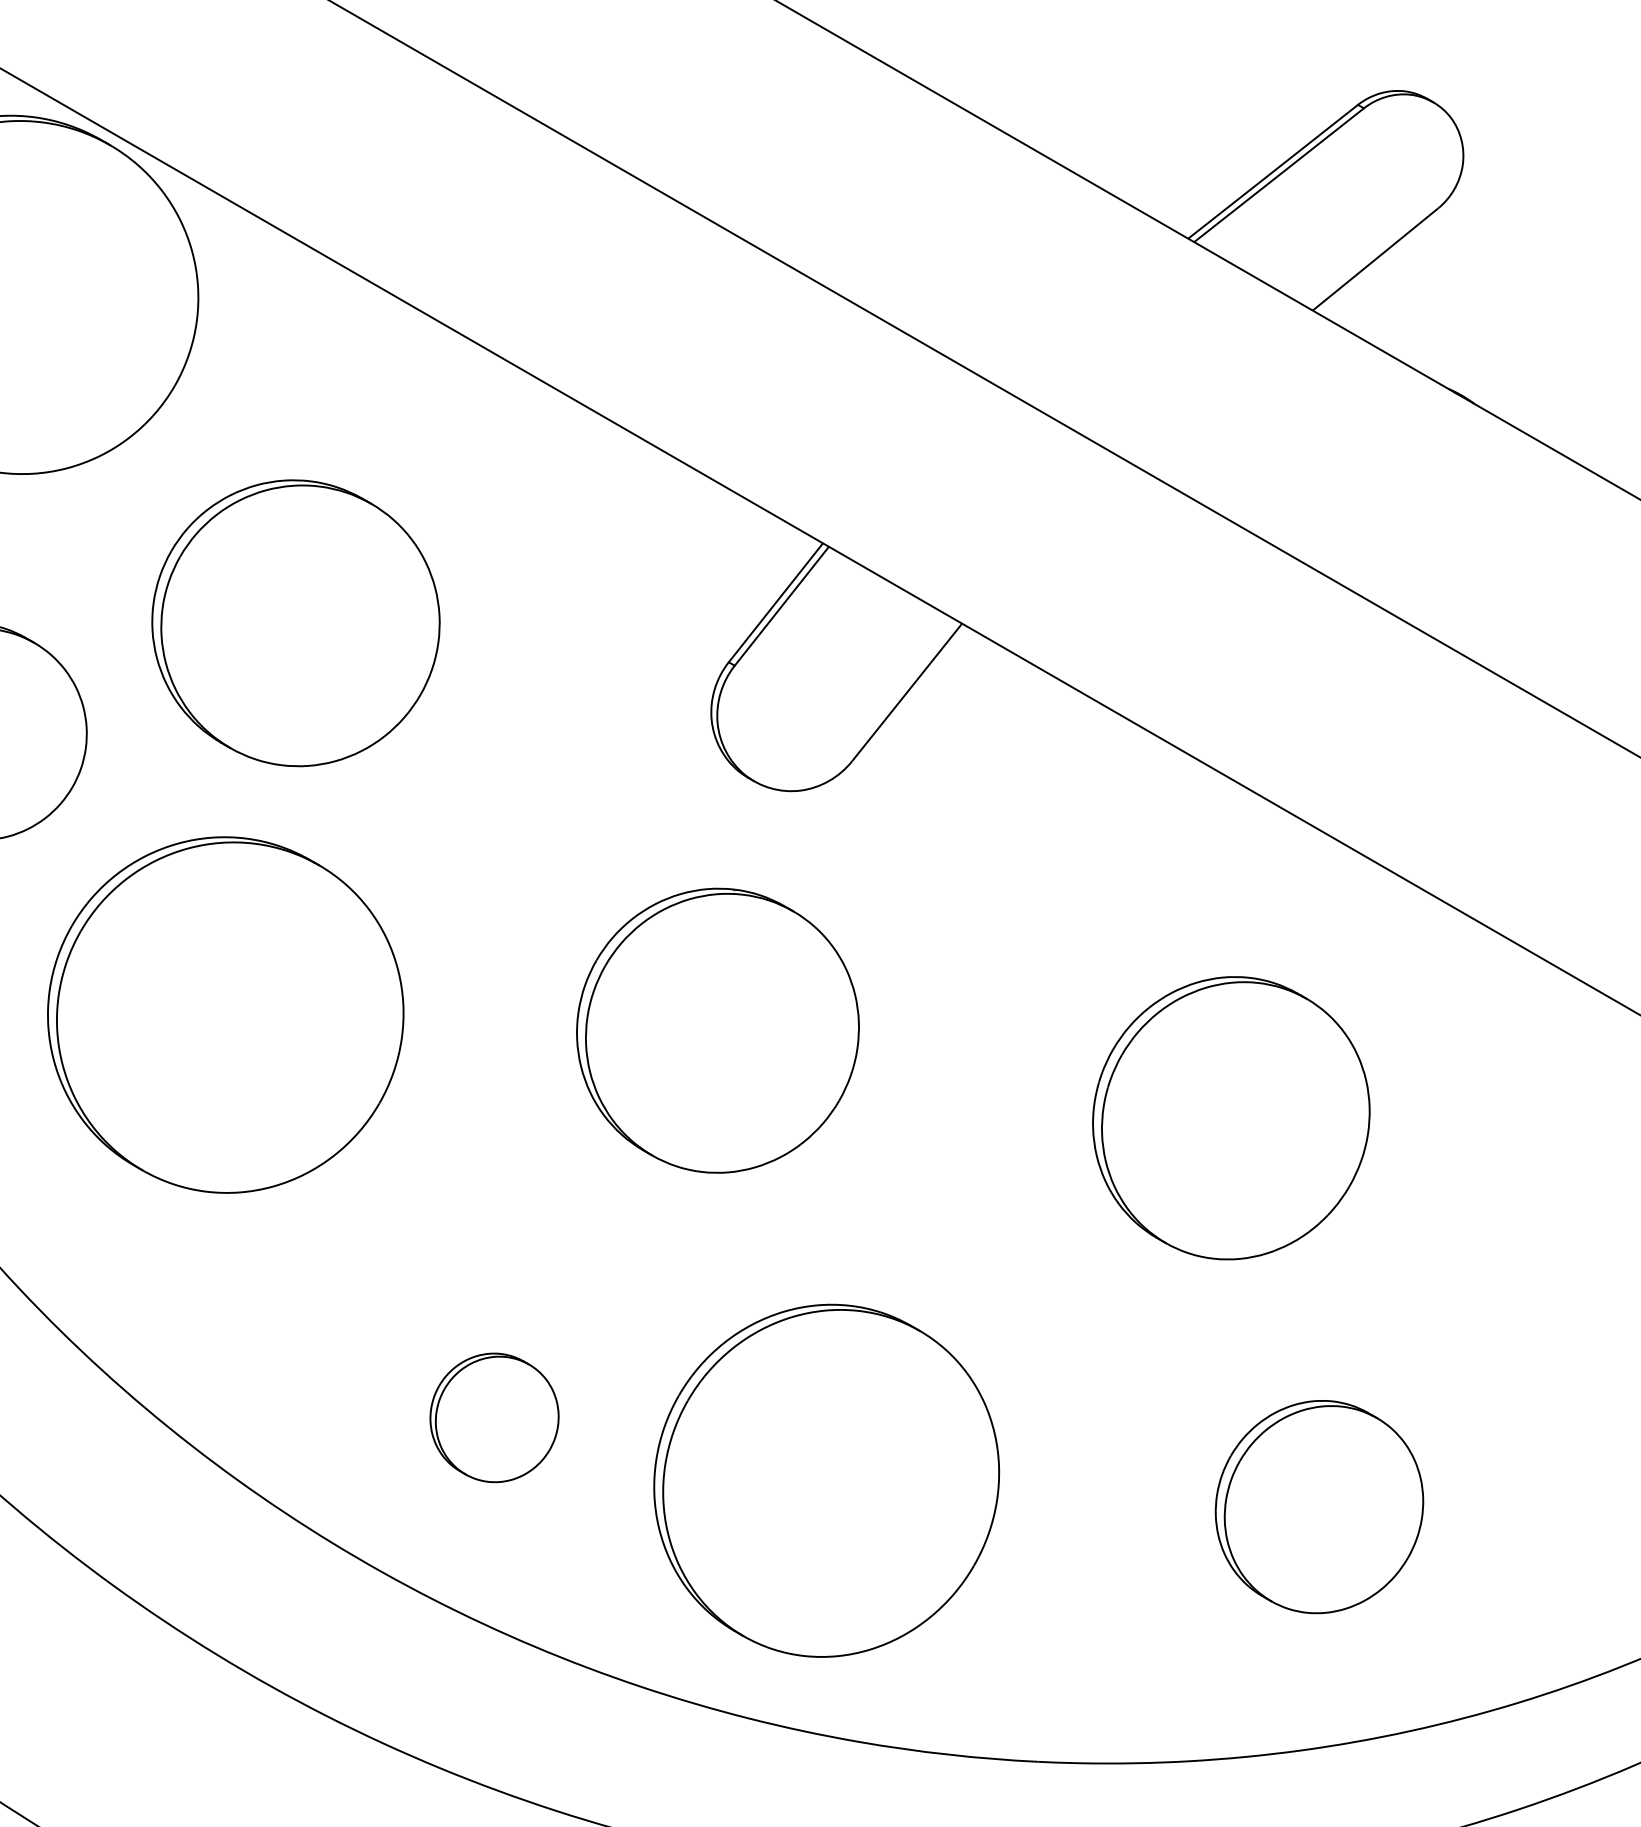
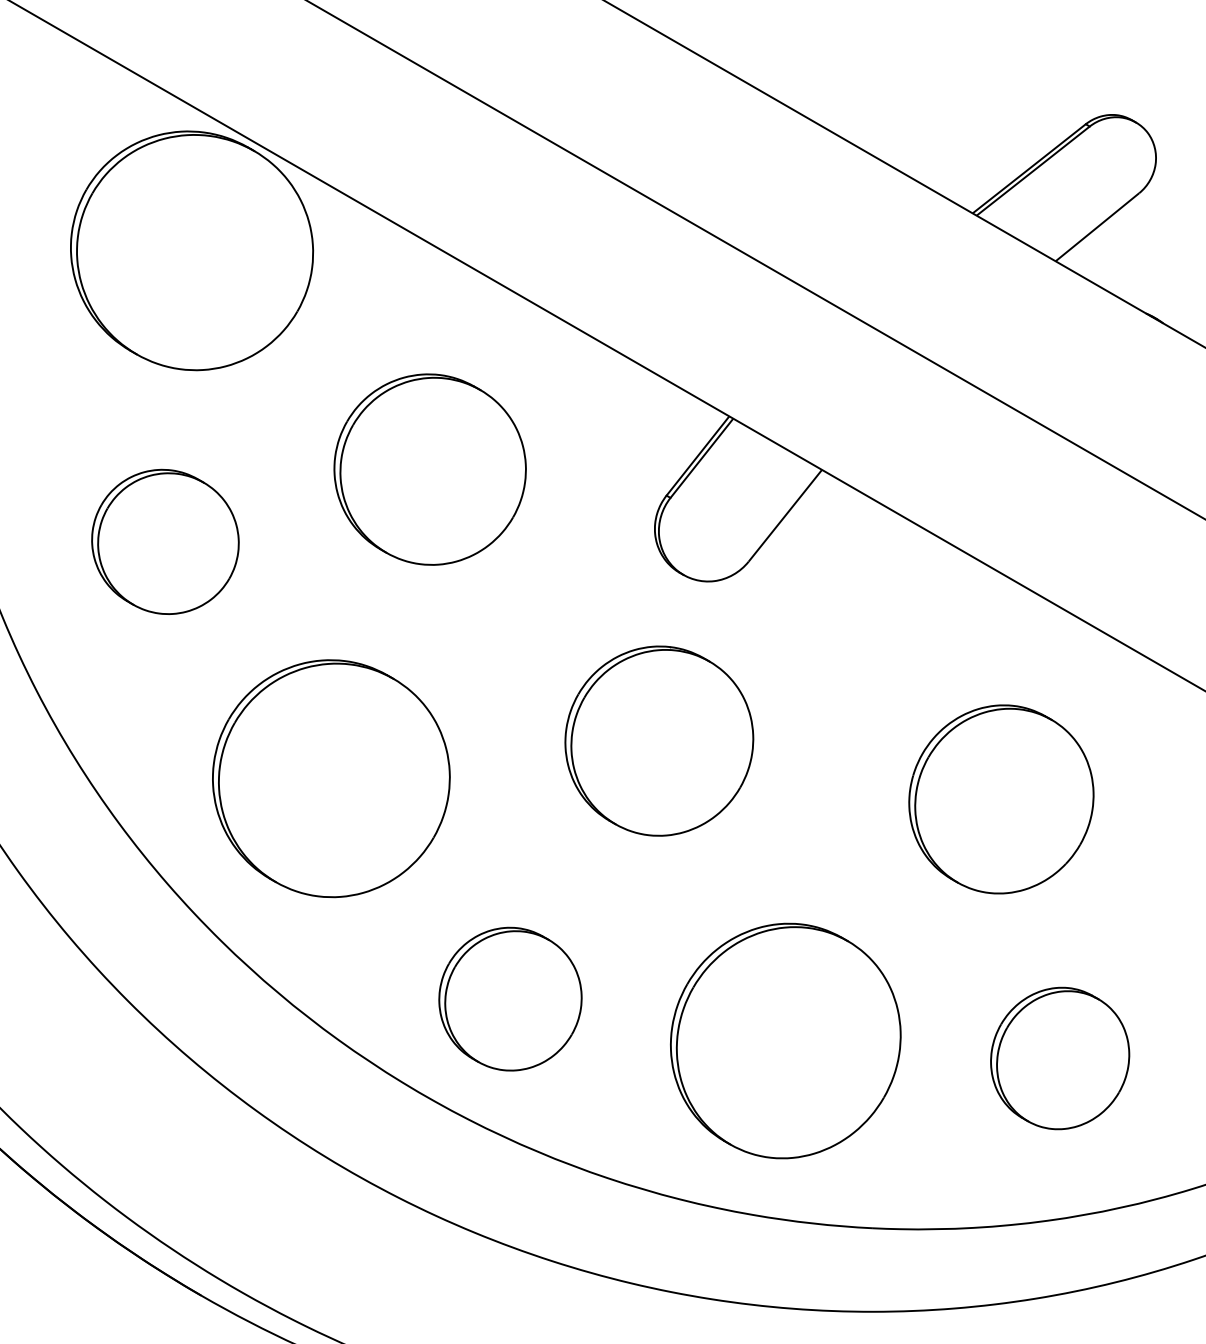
part: (294, 623) -> (429, 469), moved
part: (225, 1014) -> (331, 778), moved
part: (494, 1416) -> (510, 998), size x1.67
part: (826, 1480) -> (785, 1040), moved

